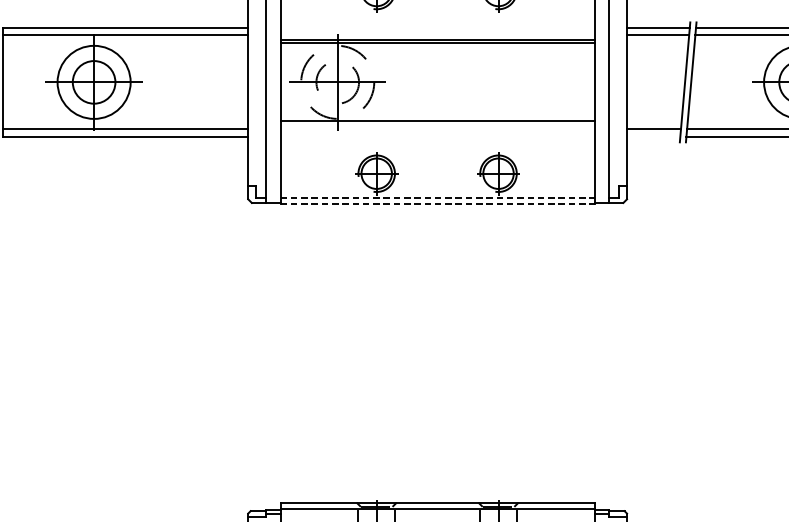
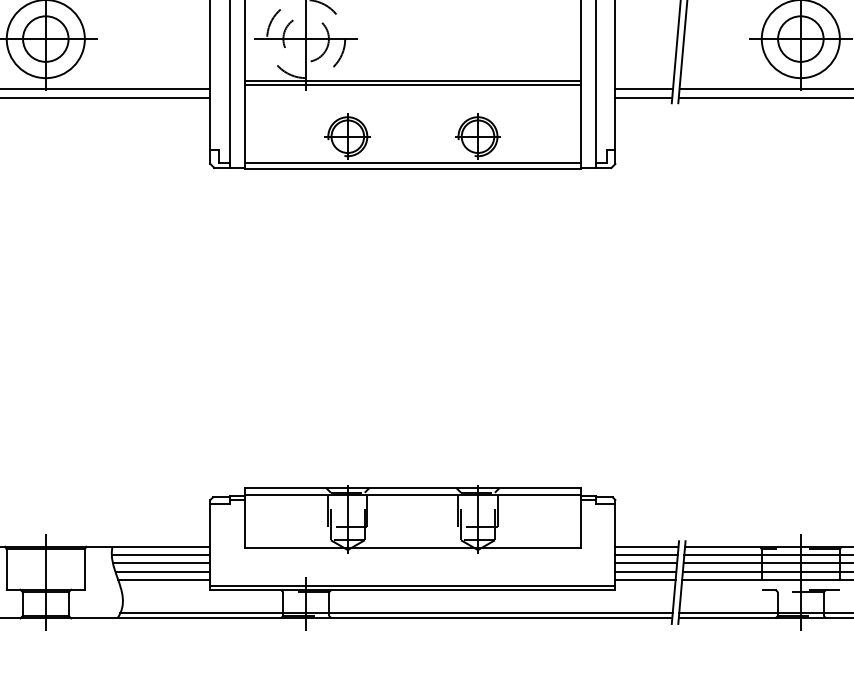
line: (437, 124) -> (412, 84), added
line: (653, 137) -> (643, 97), added
line: (437, 197) -> (412, 162), dashed -> solid
line: (437, 204) -> (412, 169), dashed -> solid

